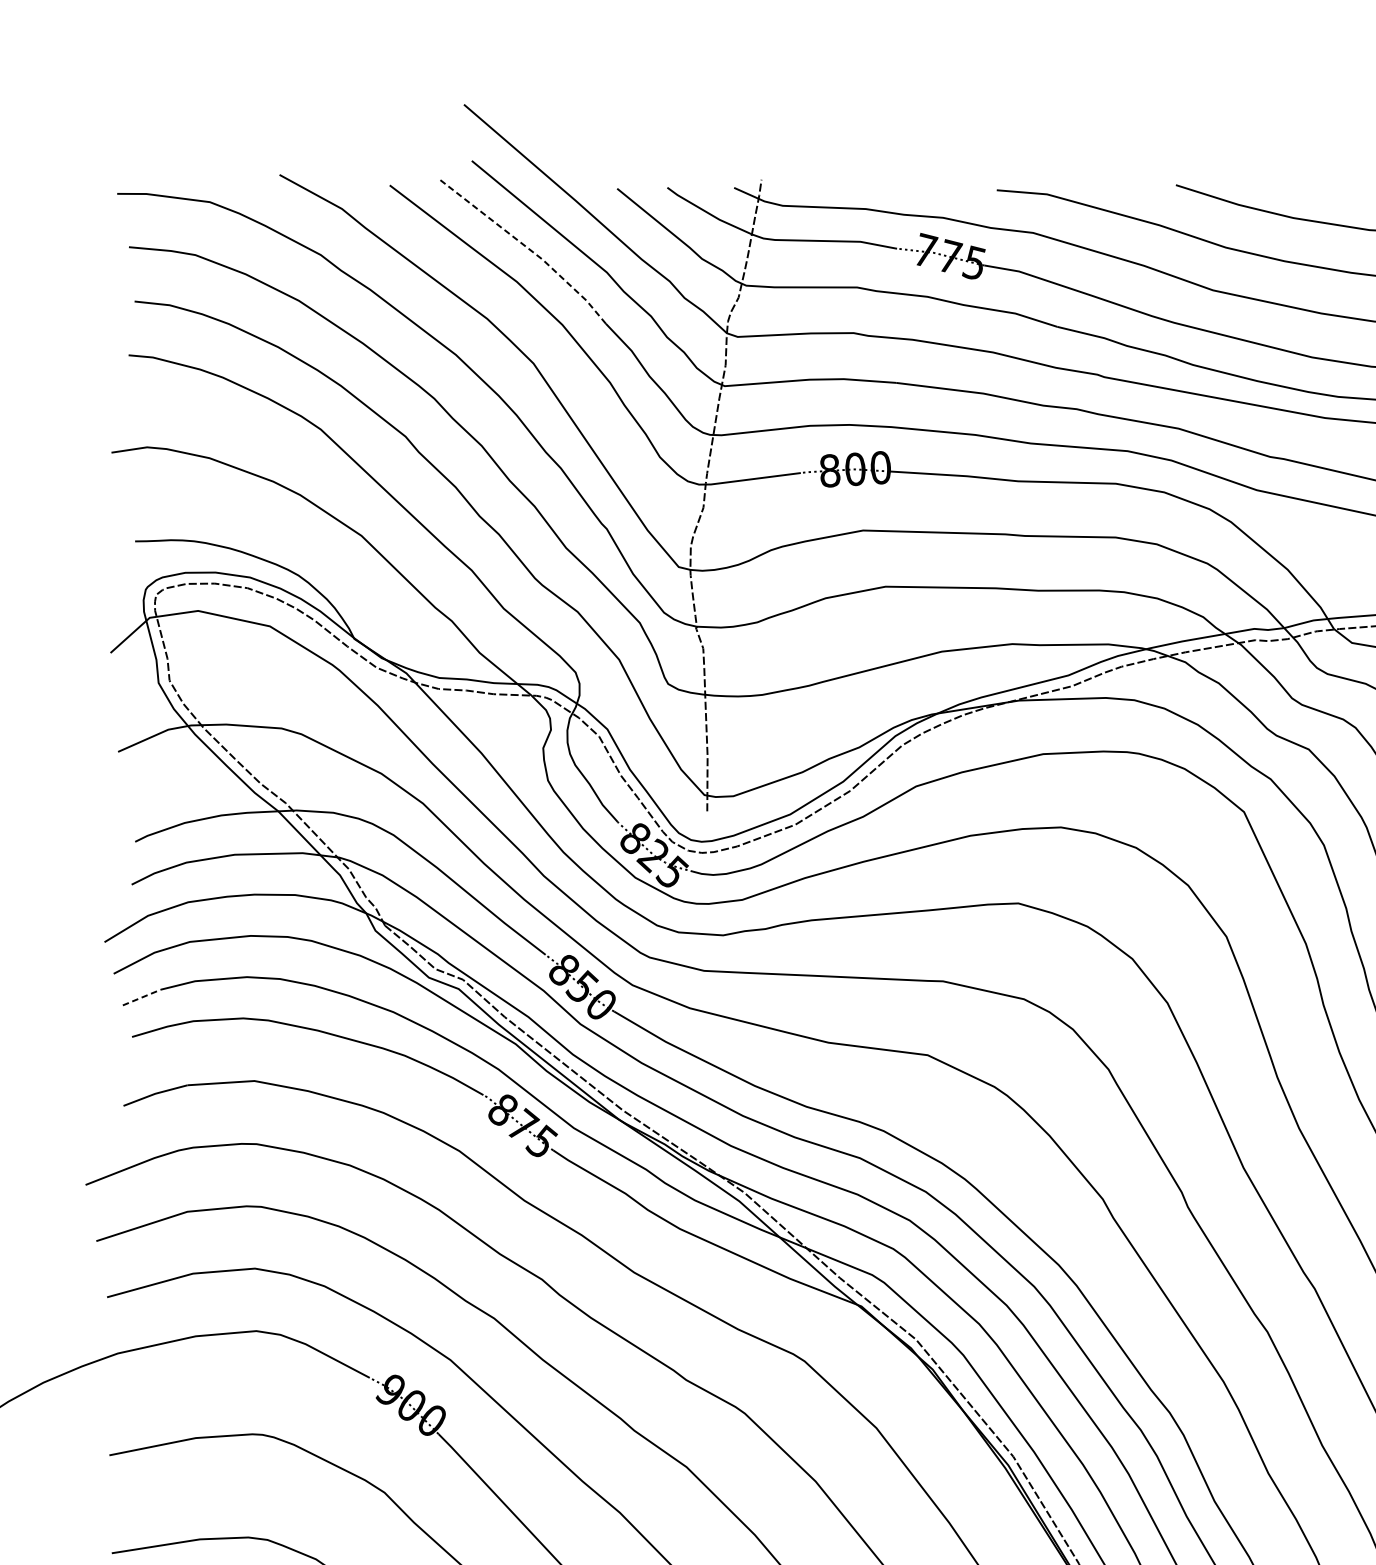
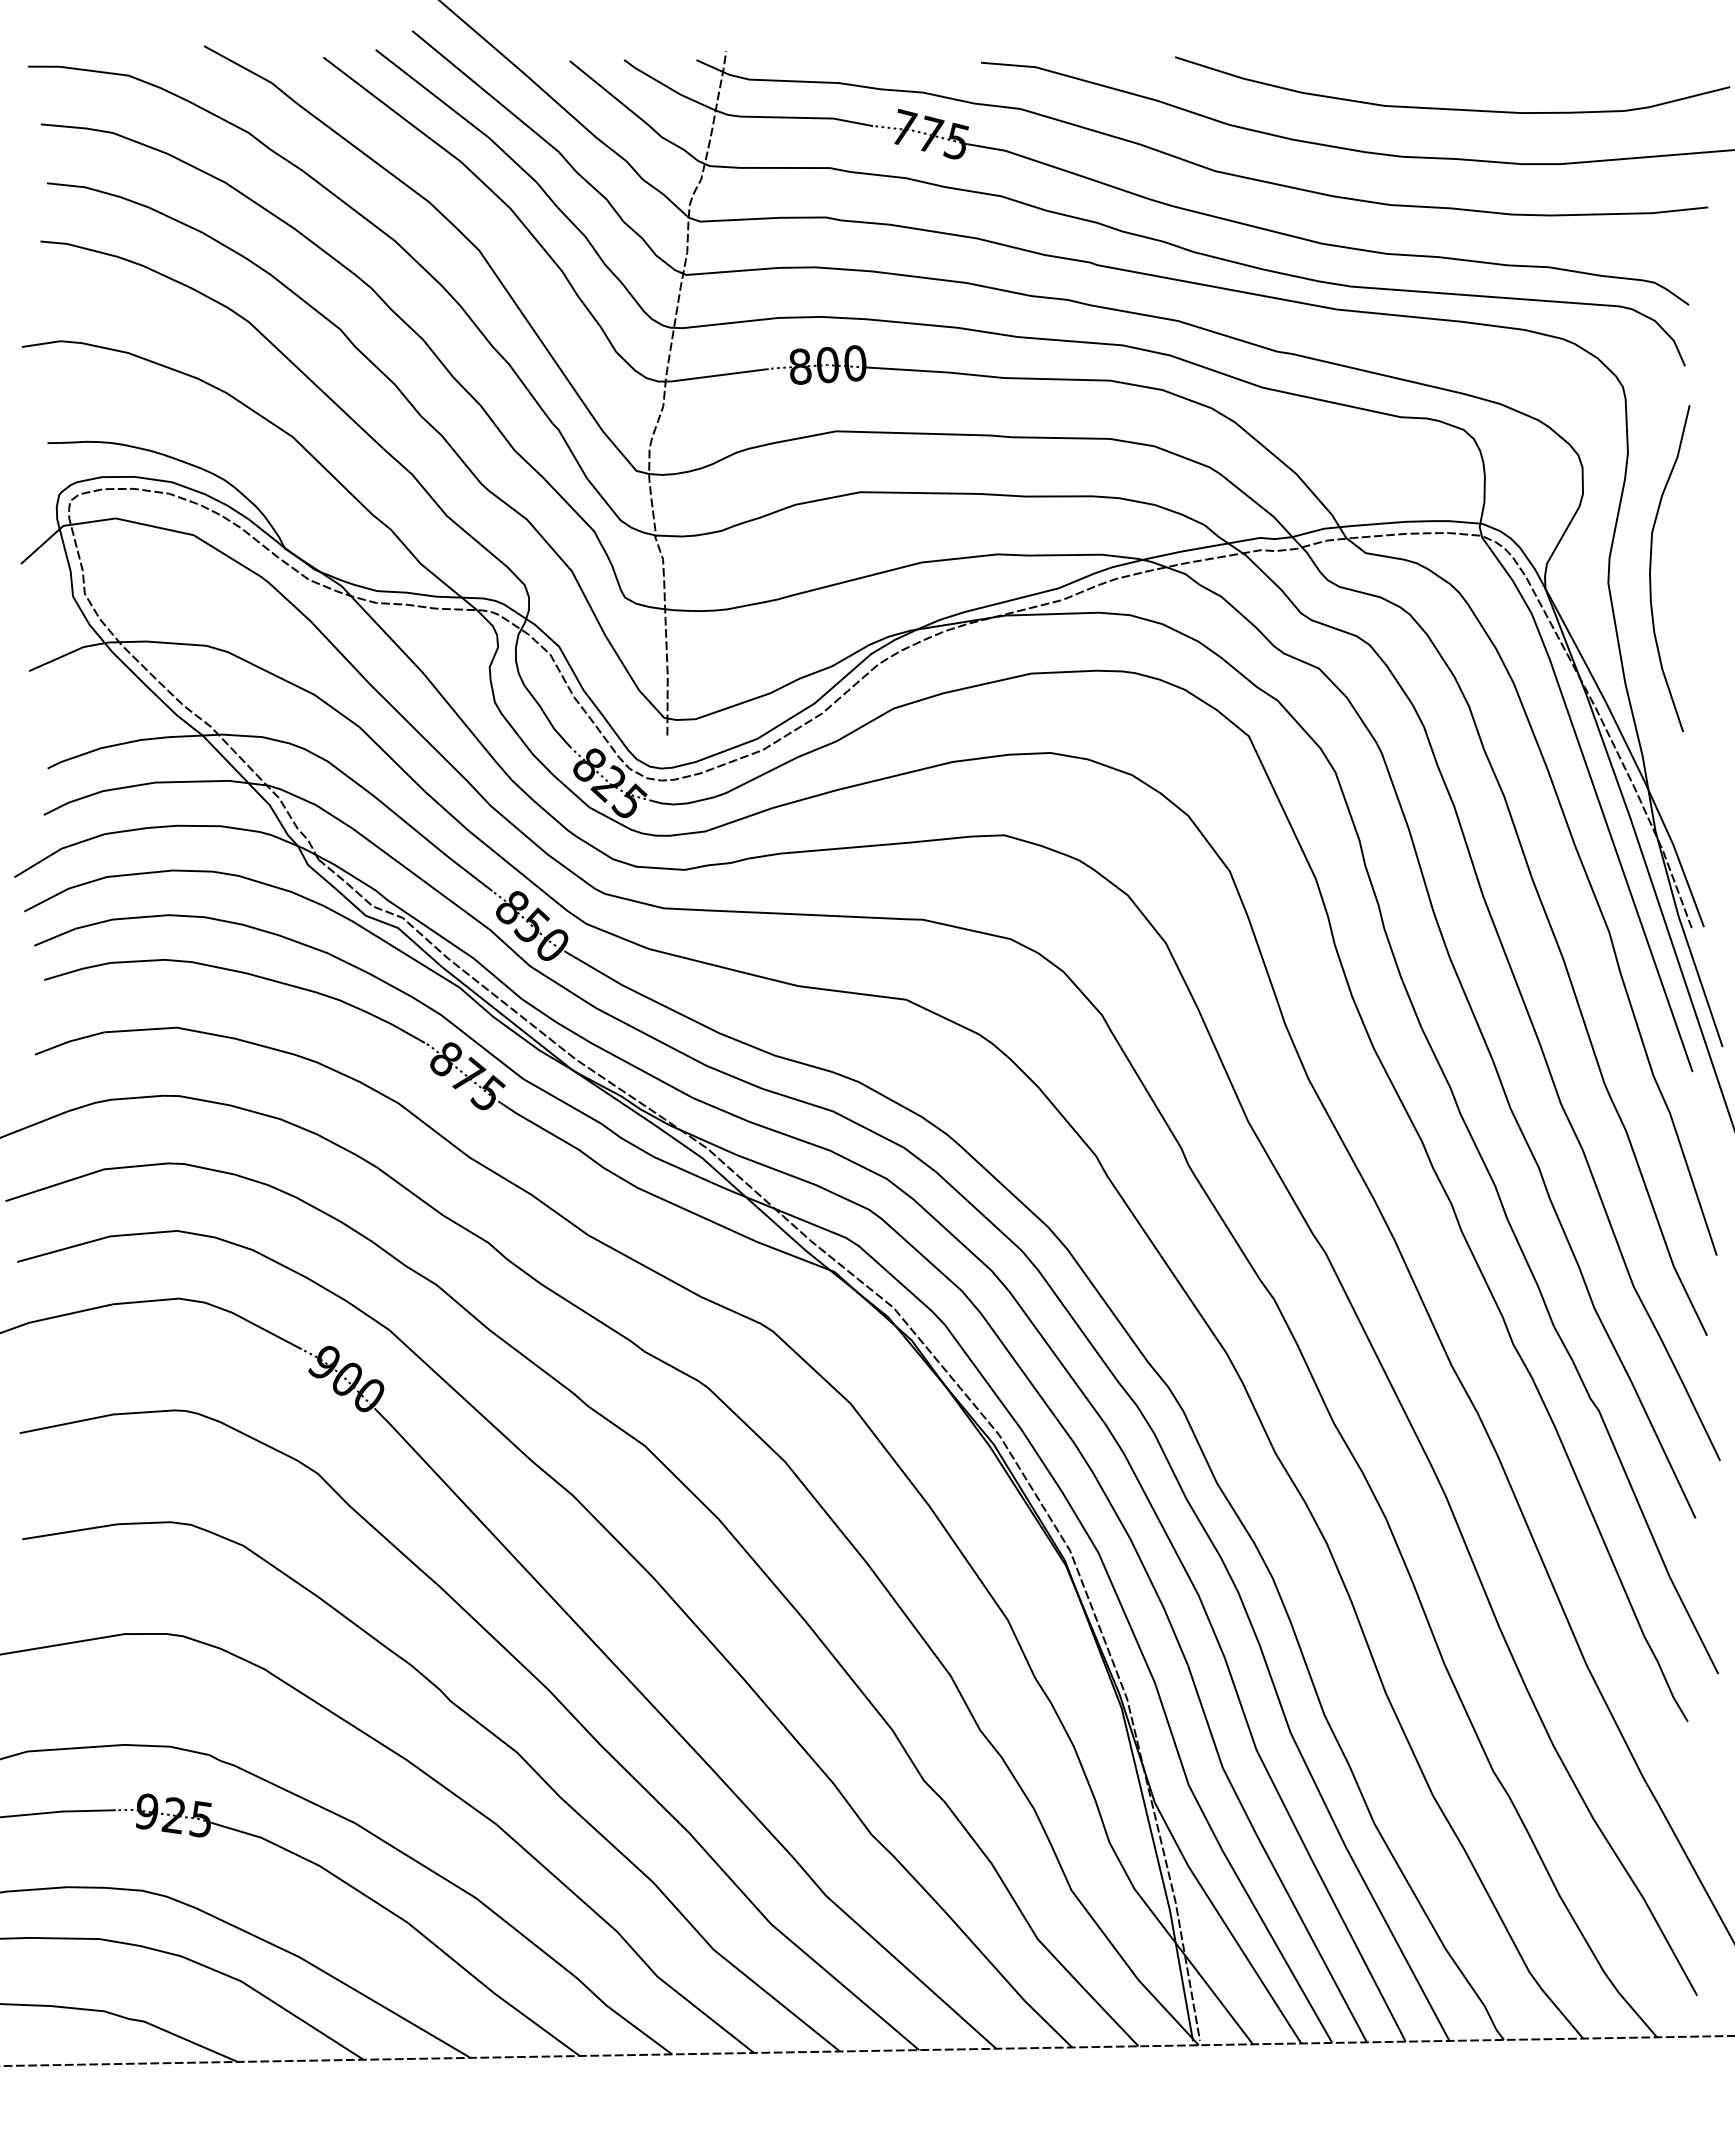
line: (526, 247) -> (471, 124), dashed -> solid
line: (142, 997) -> (55, 937), dashed -> solid

